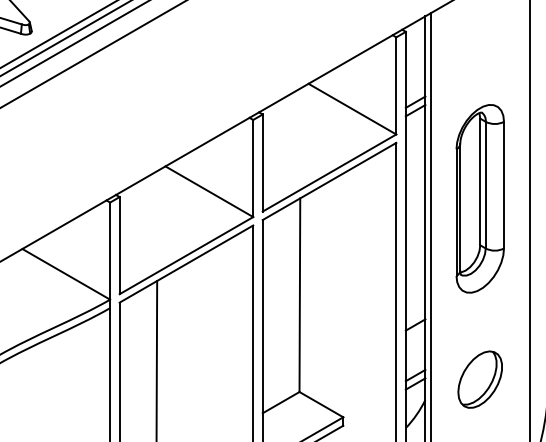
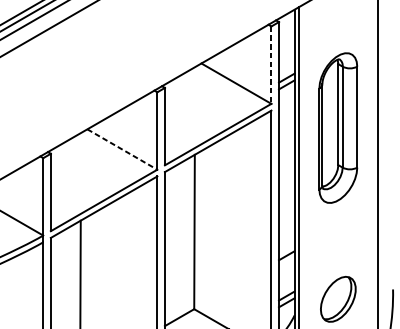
line: (396, 85) -> (271, 64), solid -> dashed
line: (209, 191) -> (122, 149), solid -> dashed
part: (479, 198) -> (337, 127), moved

